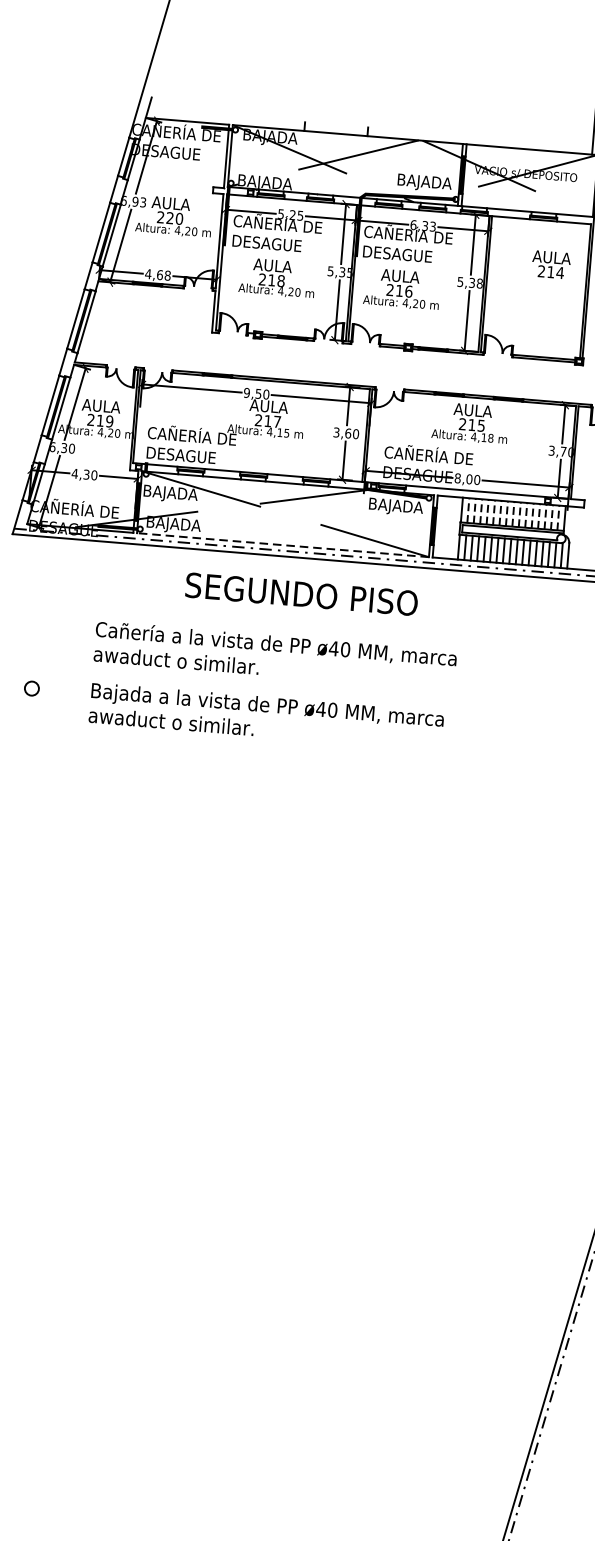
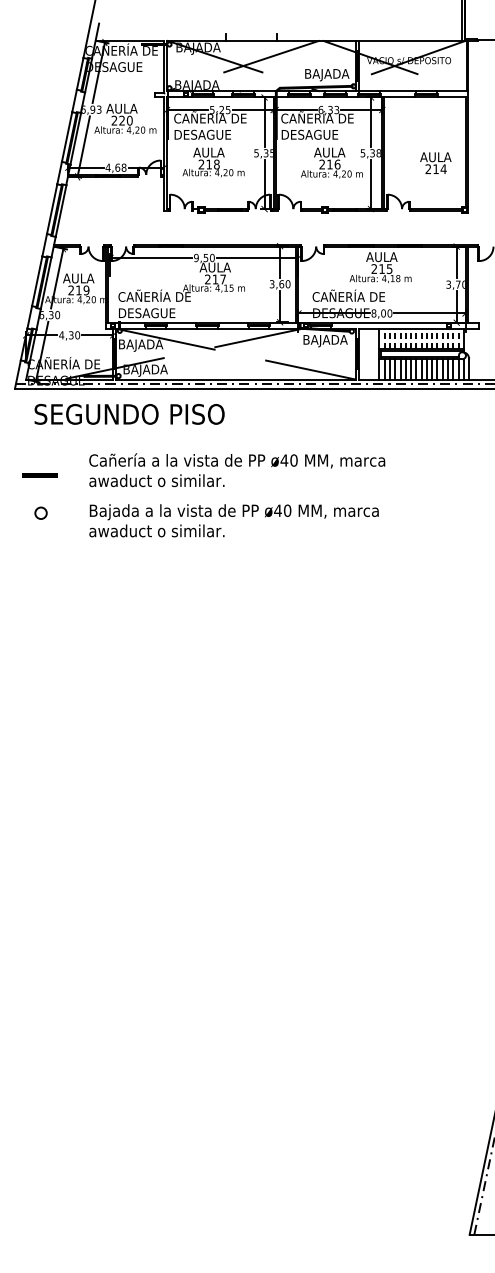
text: (550, 263) -> (435, 162), moved
text: (401, 288) -> (331, 162), moved
line: (283, 545) -> (236, 379), dashed -> solid
text: (301, 594) -> (129, 414), moved
line: (33, 642) -> (39, 475), added

